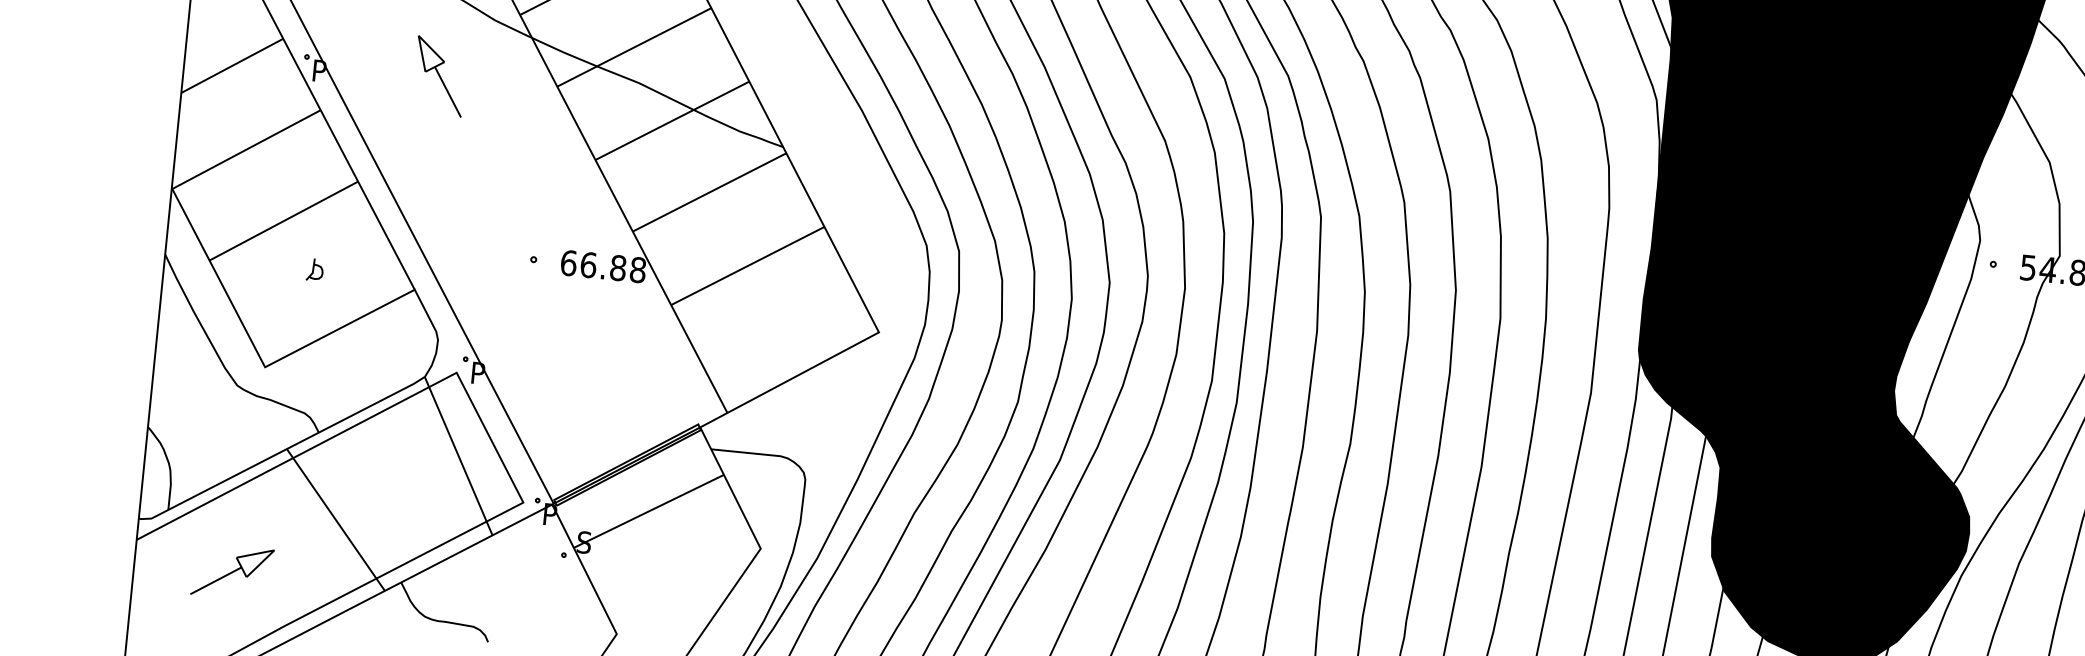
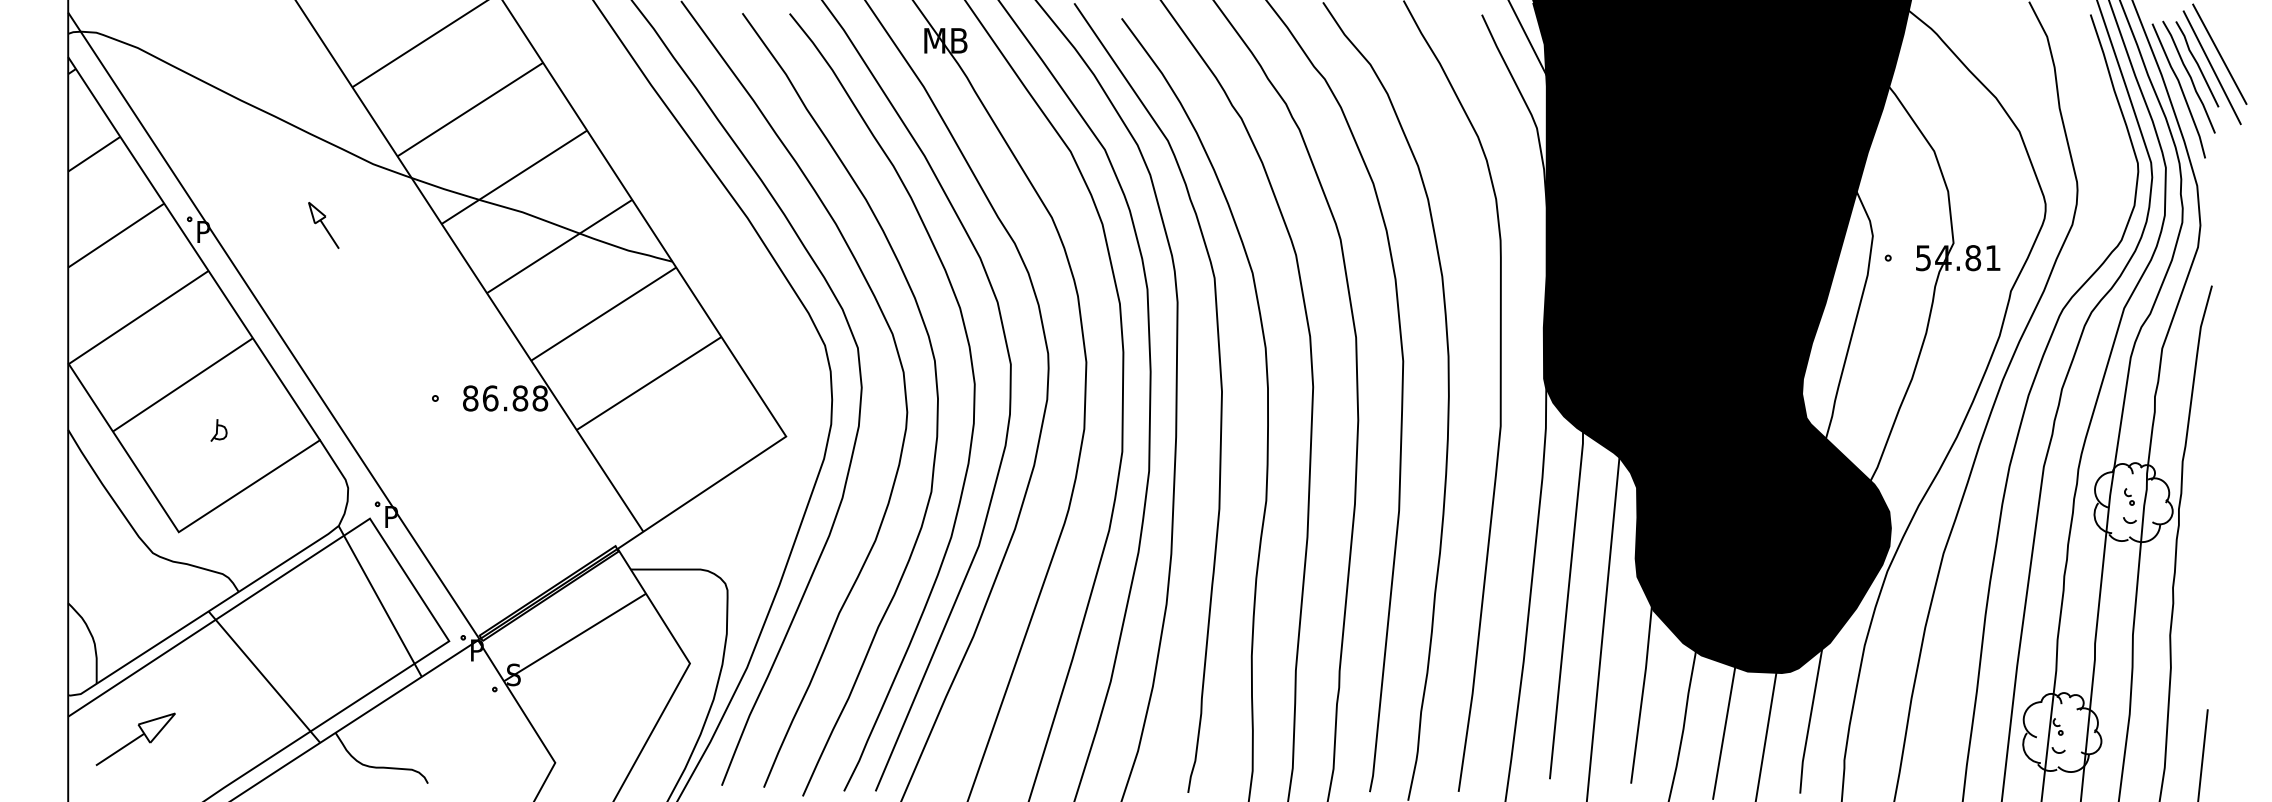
part: (439, 76) -> (323, 225), size x0.6
text: (568, 263) -> (470, 398), 66.88 -> 86.88
part: (232, 571) -> (135, 738), moved

